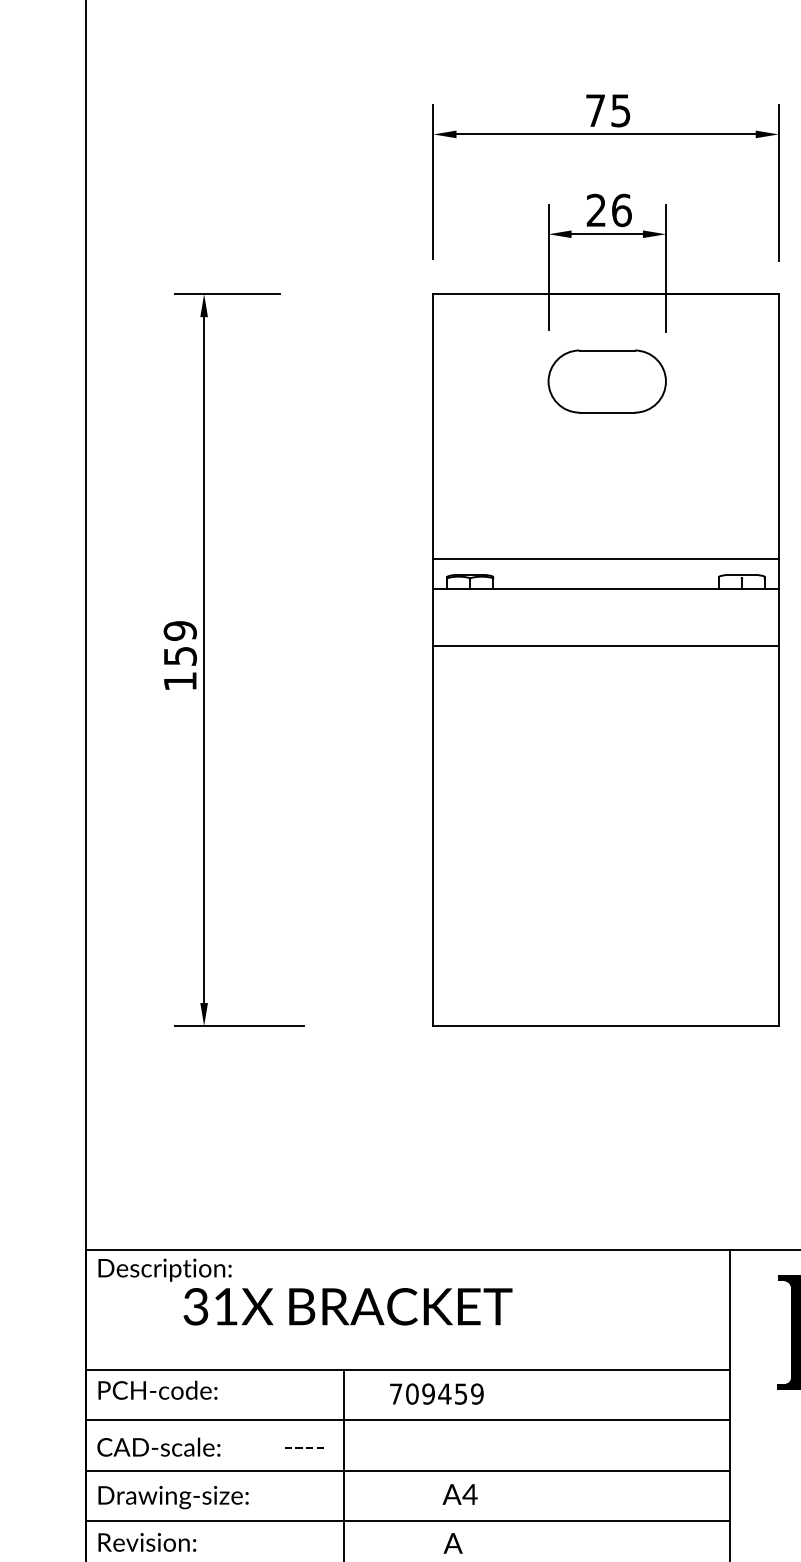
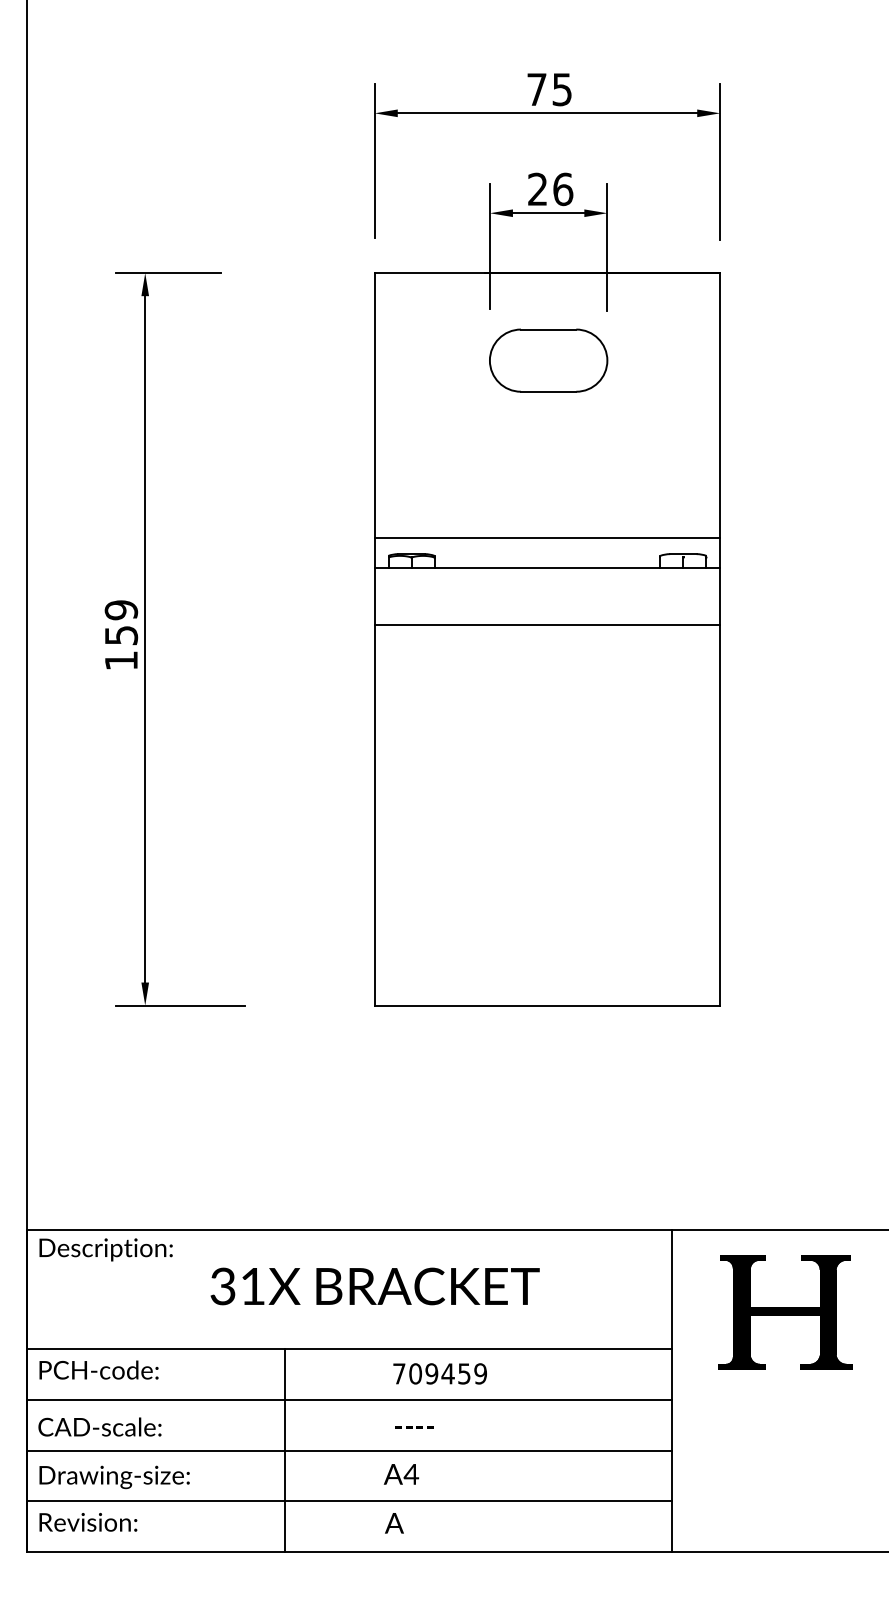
text: (347, 1306) -> (374, 1286), moved
text: (436, 1393) -> (439, 1373), moved
text: (304, 1447) -> (414, 1427), moved

